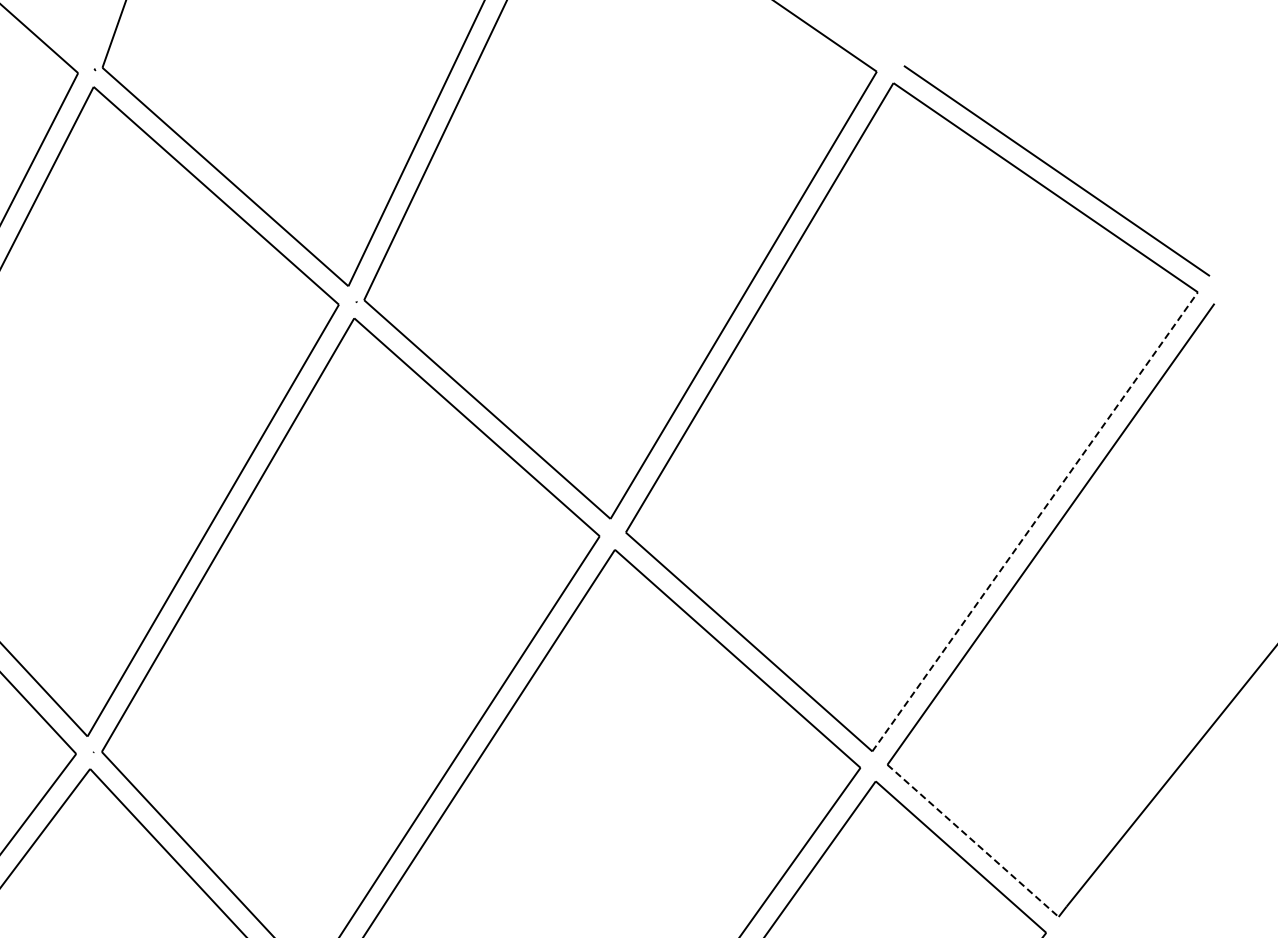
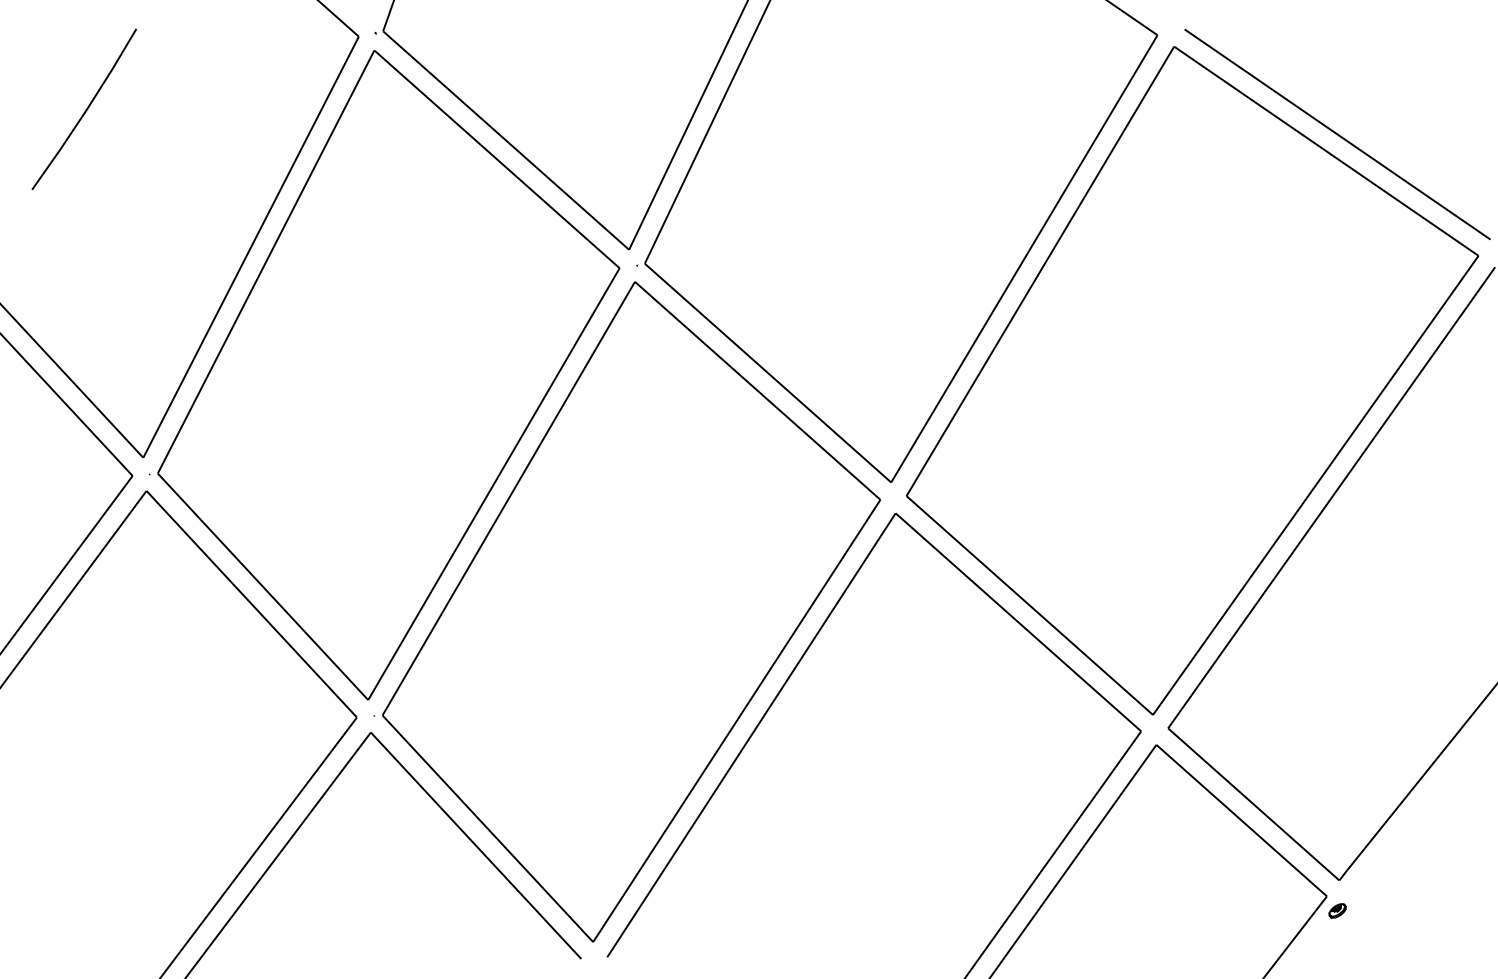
line: (1035, 521) -> (1316, 485), dashed -> solid
line: (972, 840) -> (1253, 804), dashed -> solid

